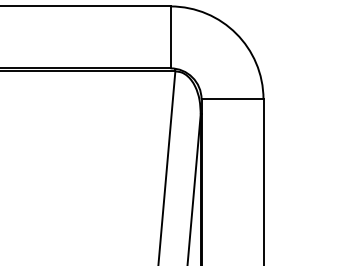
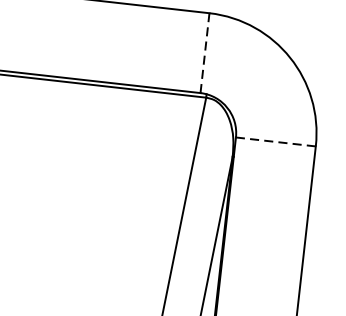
line: (170, 37) -> (204, 53), solid -> dashed
line: (232, 99) -> (275, 142), solid -> dashed

